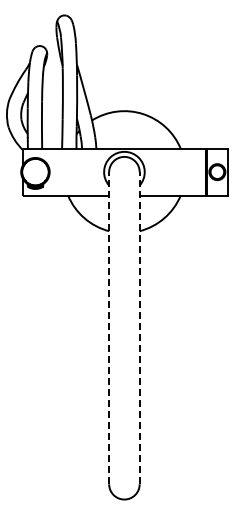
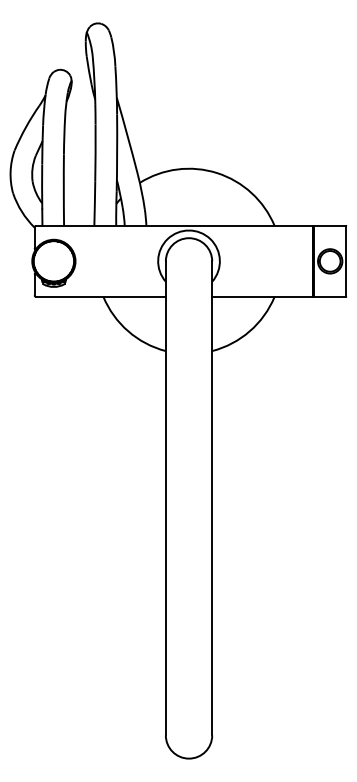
line: (109, 327) -> (166, 497), dashed -> solid
line: (139, 327) -> (211, 497), dashed -> solid

